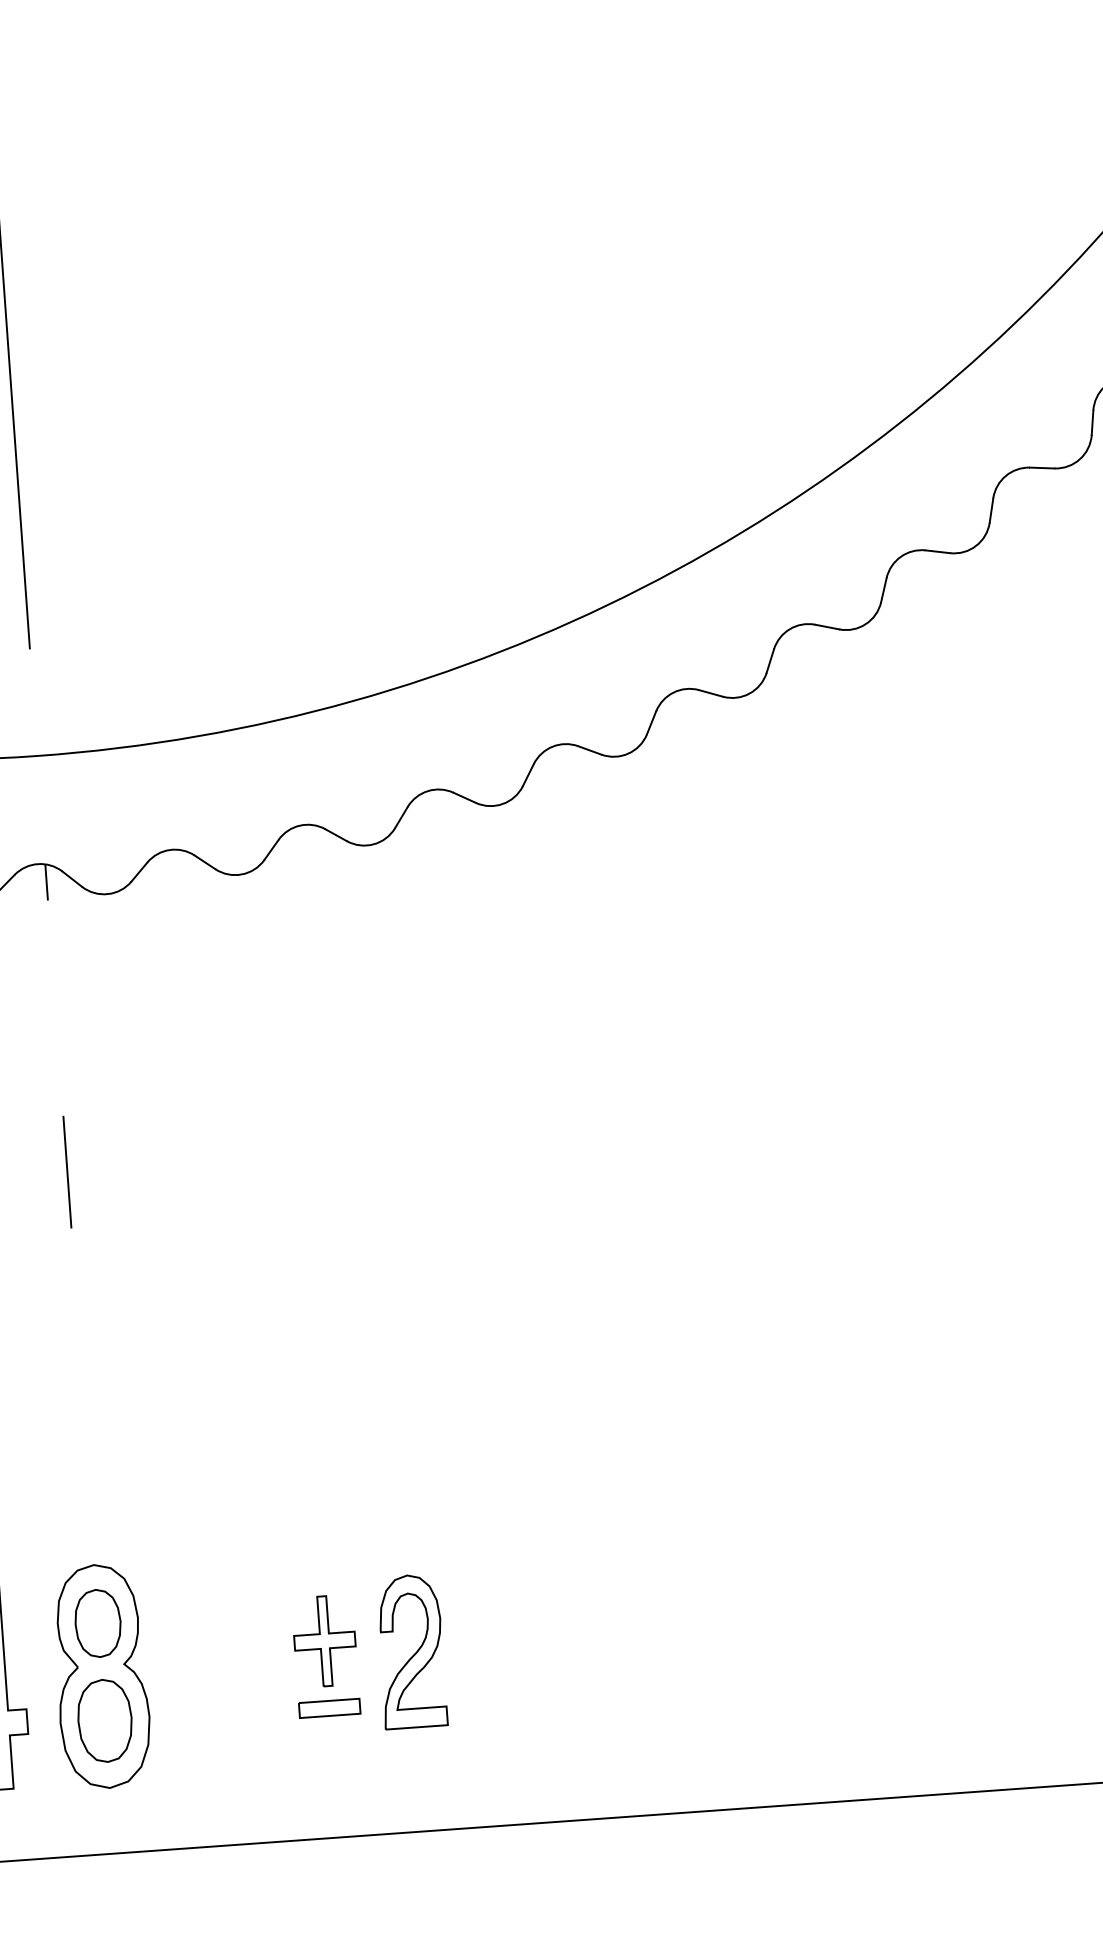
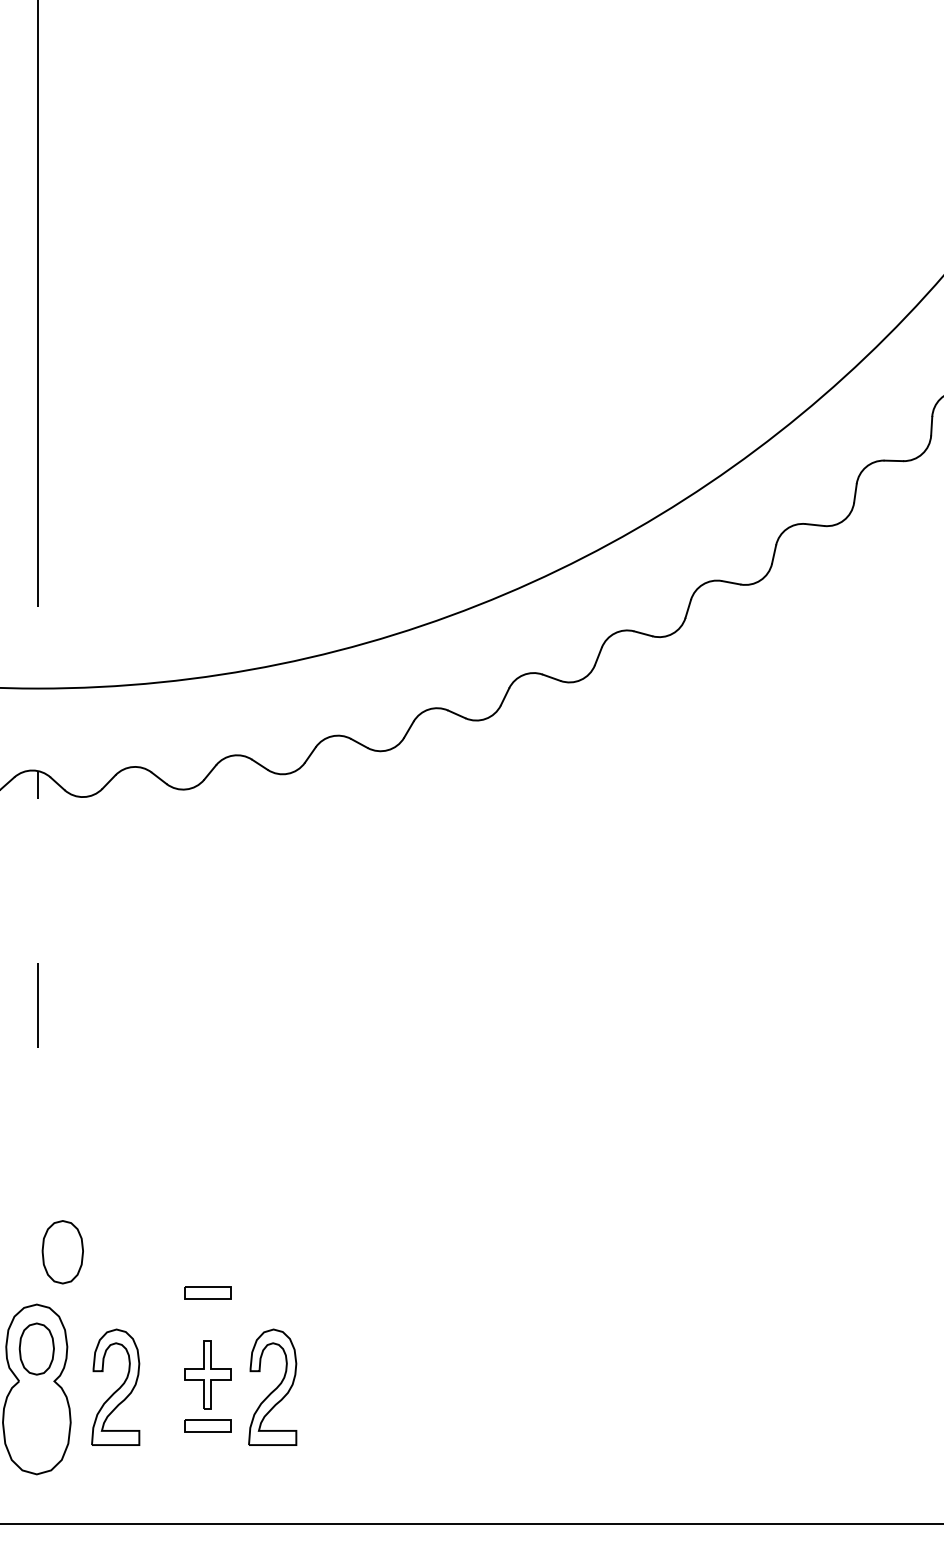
part: (316, 1533) -> (207, 1292), added
part: (204, 1665) -> (115, 1386), added
part: (104, 1721) -> (62, 1252), moved

